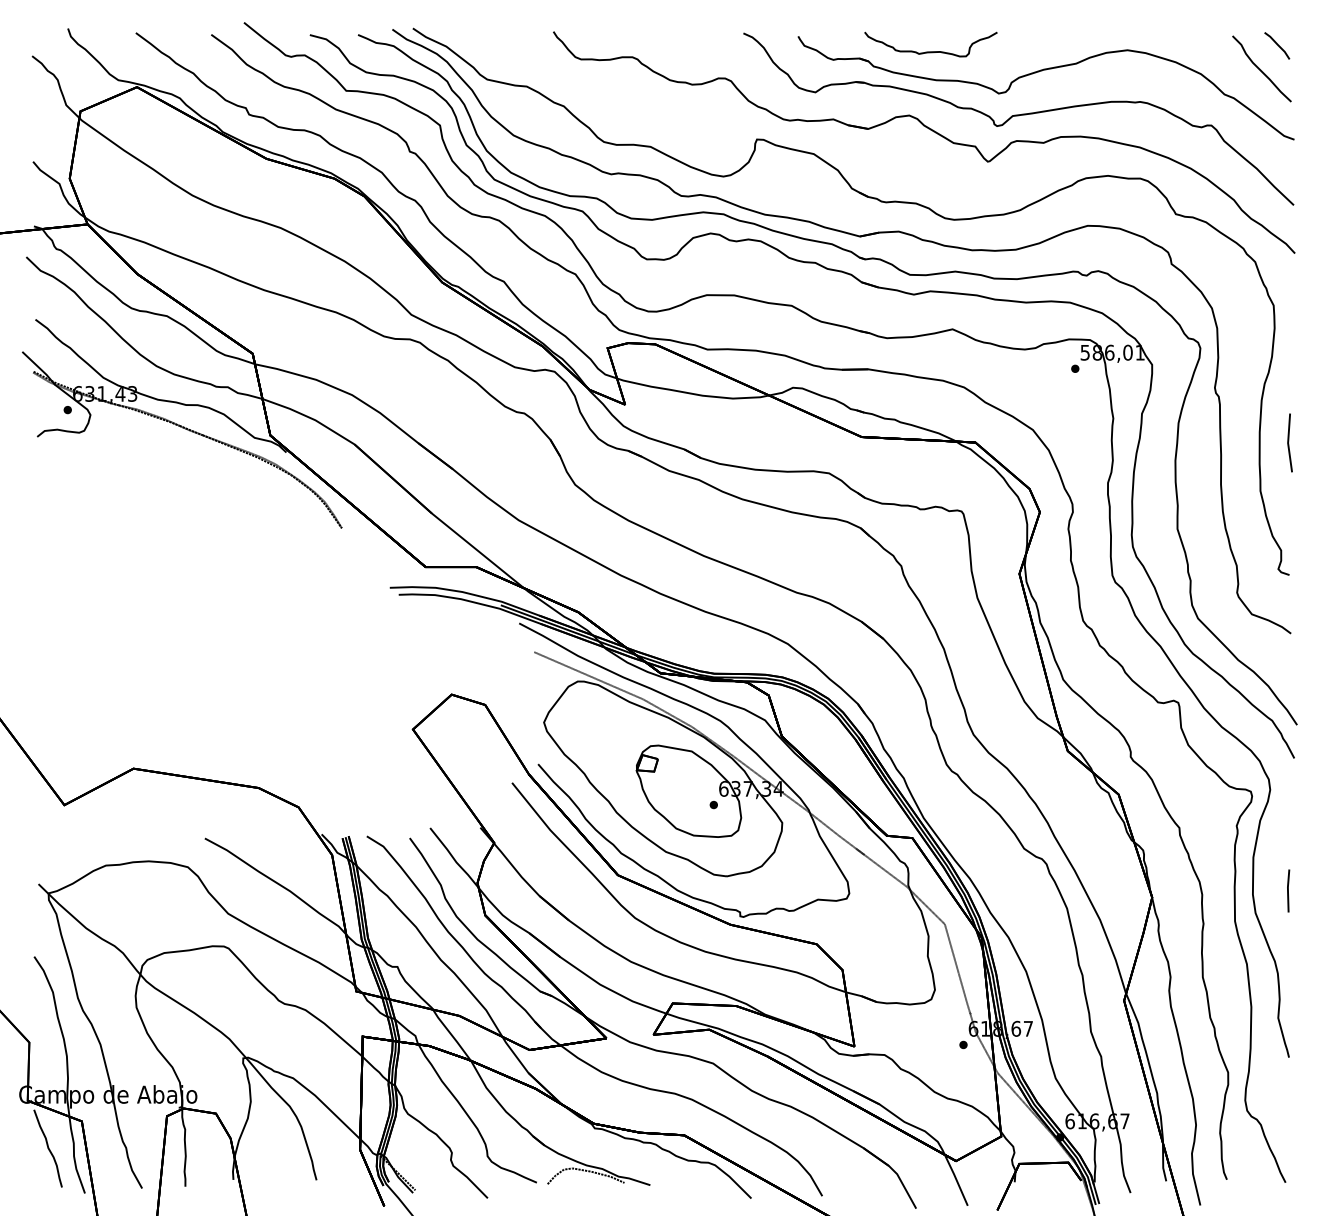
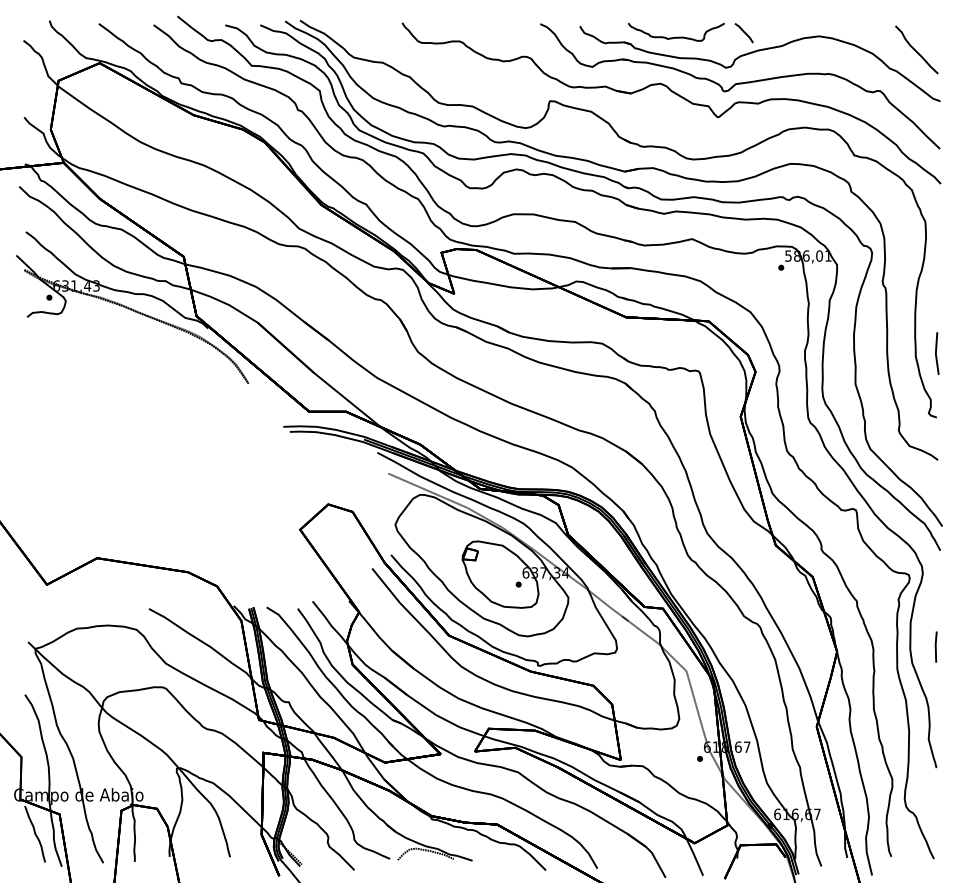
part: (1277, 45) -> (744, 32), moved
line: (1289, 441) -> (936, 352), moved

